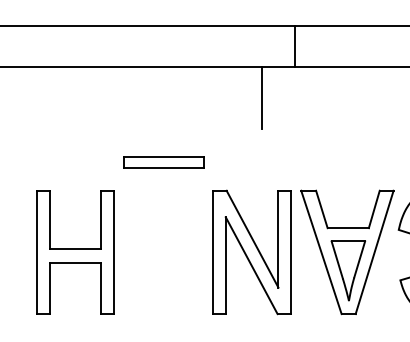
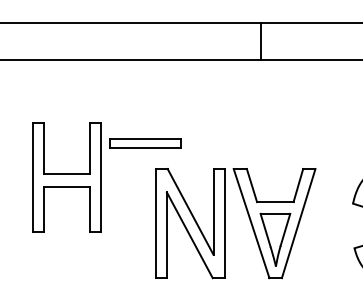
line: (261, 97) -> (231, 86), removed
part: (75, 252) -> (66, 177), moved
part: (291, 252) -> (225, 223), moved

